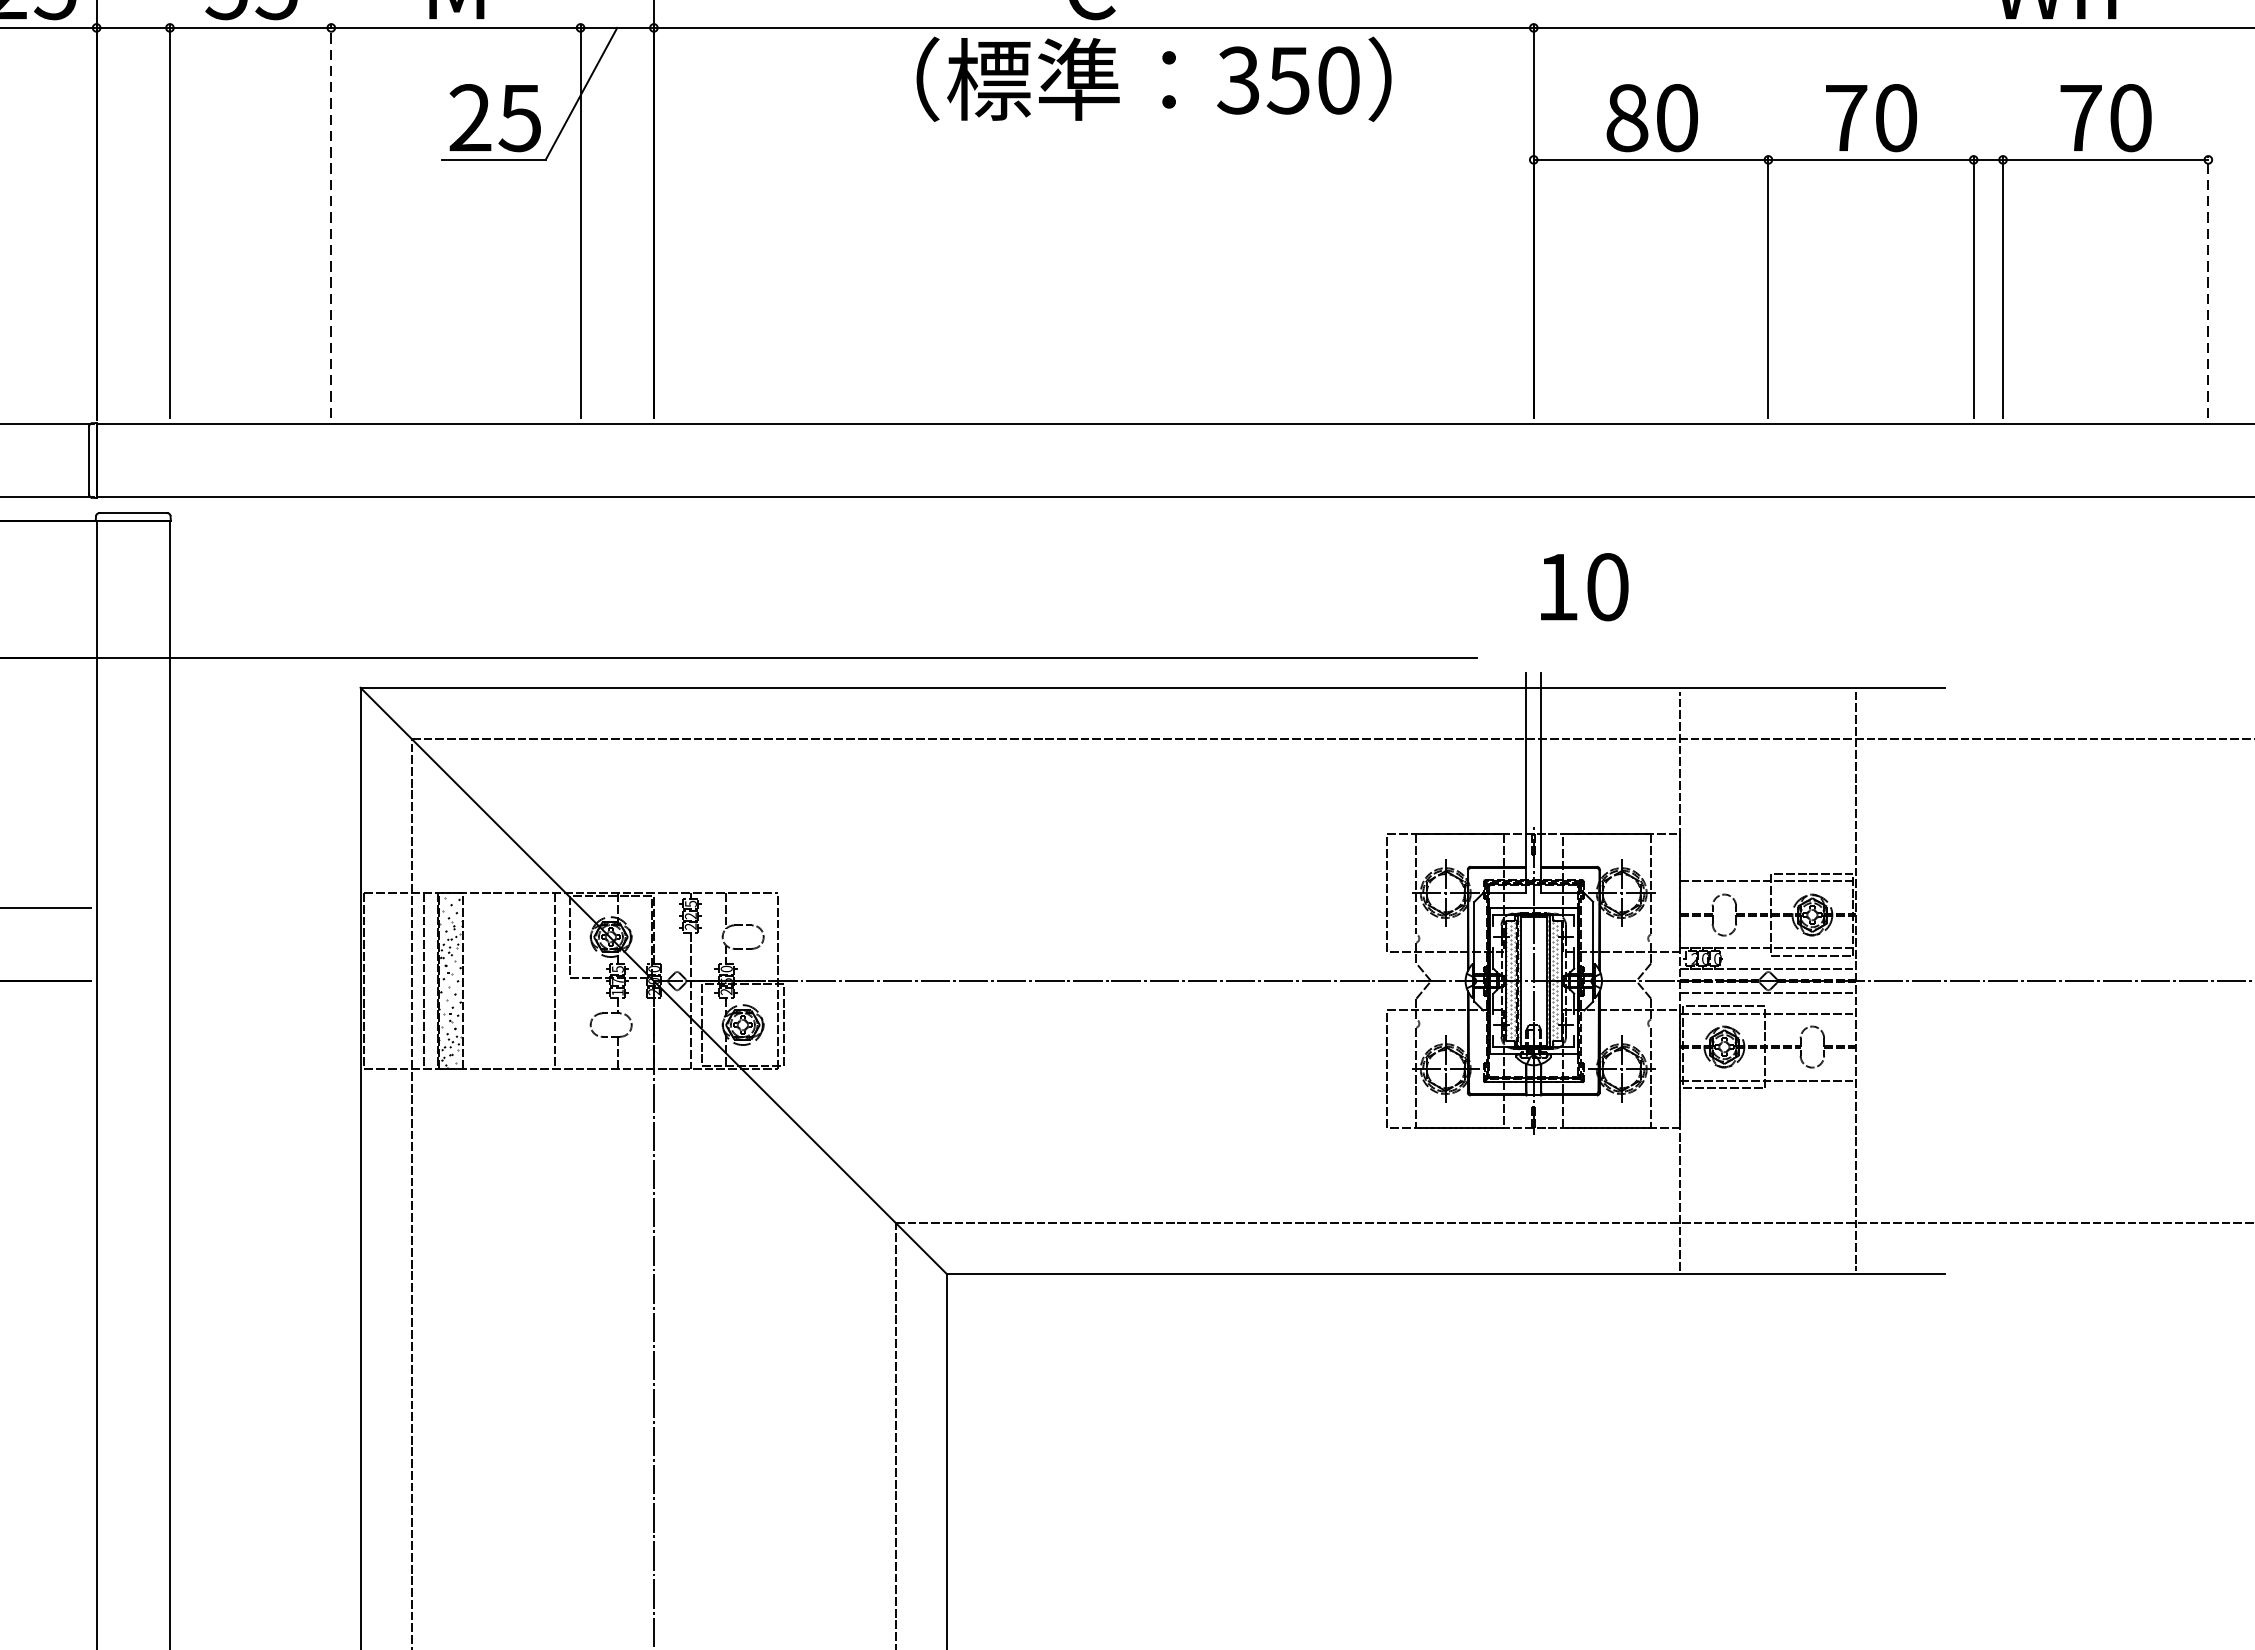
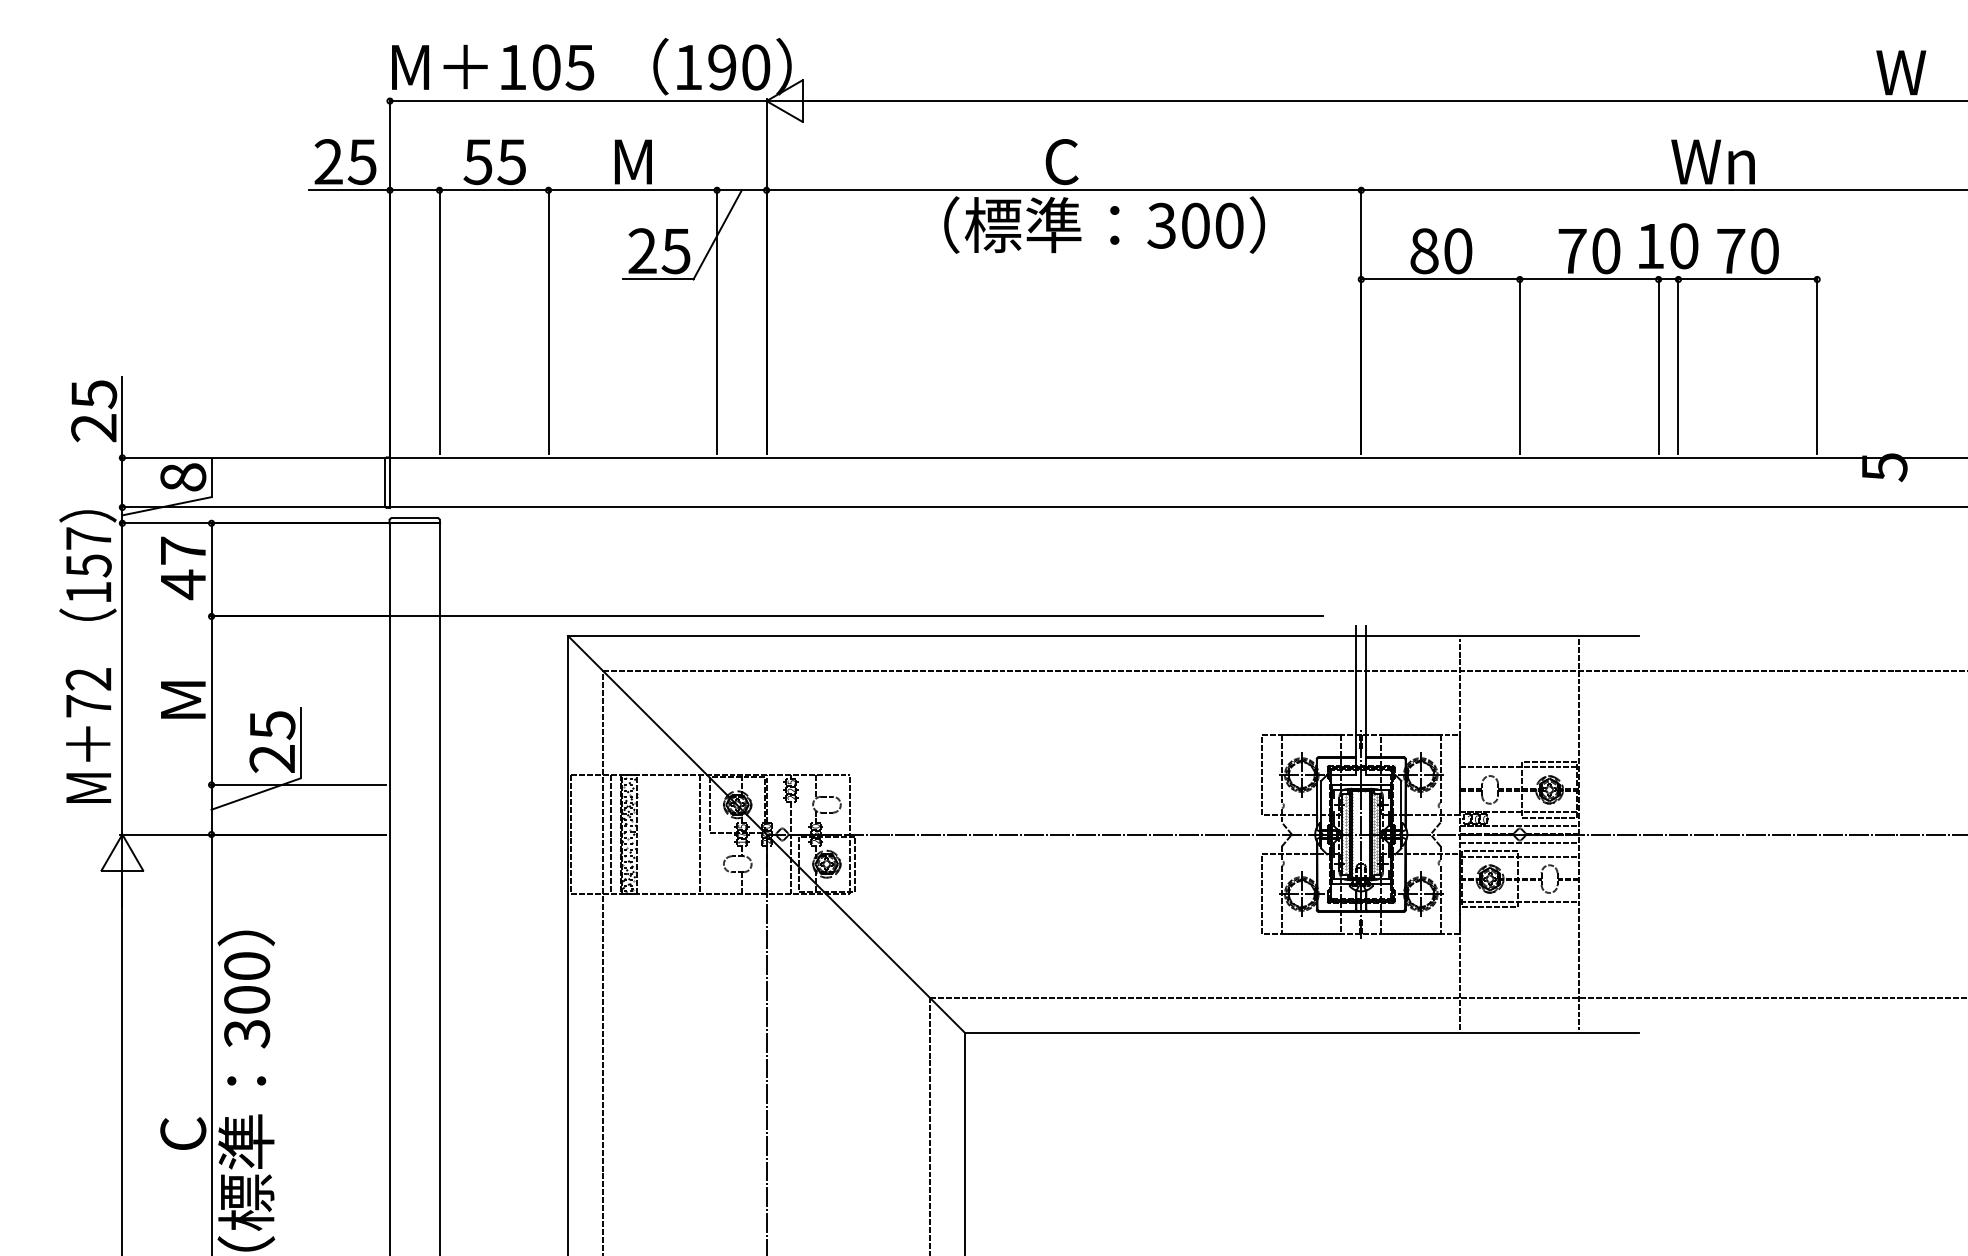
text: (1288, 80) -> (1195, 225), 350 -> 300
line: (331, 222) -> (548, 321), dashed -> solid
line: (2208, 287) -> (1817, 365), dashed -> solid
text: (1584, 587) -> (1668, 246), moved

